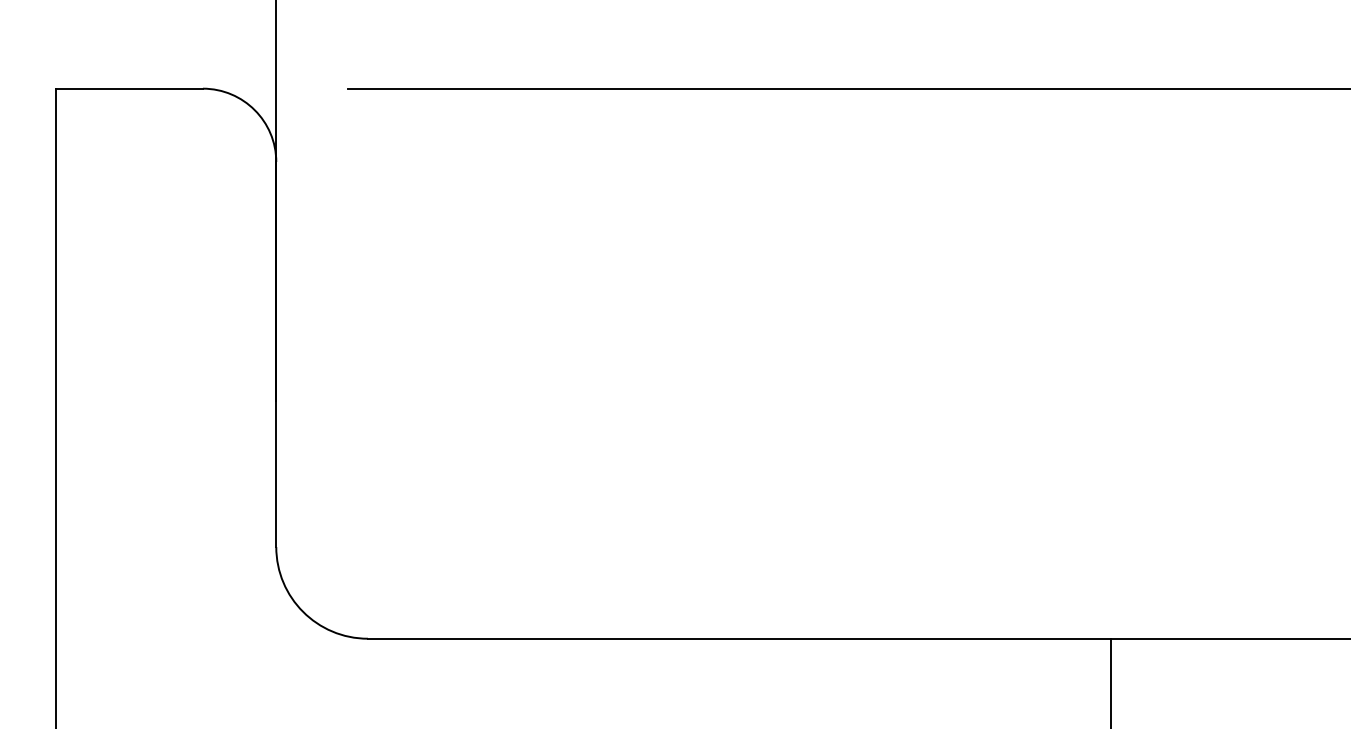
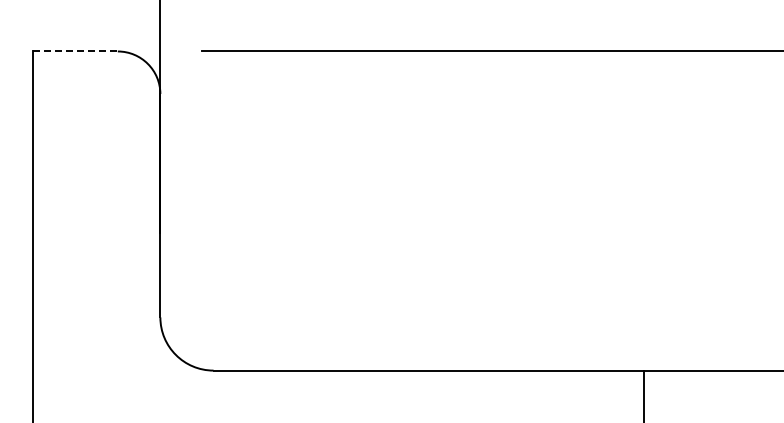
line: (129, 88) -> (75, 51), solid -> dashed

